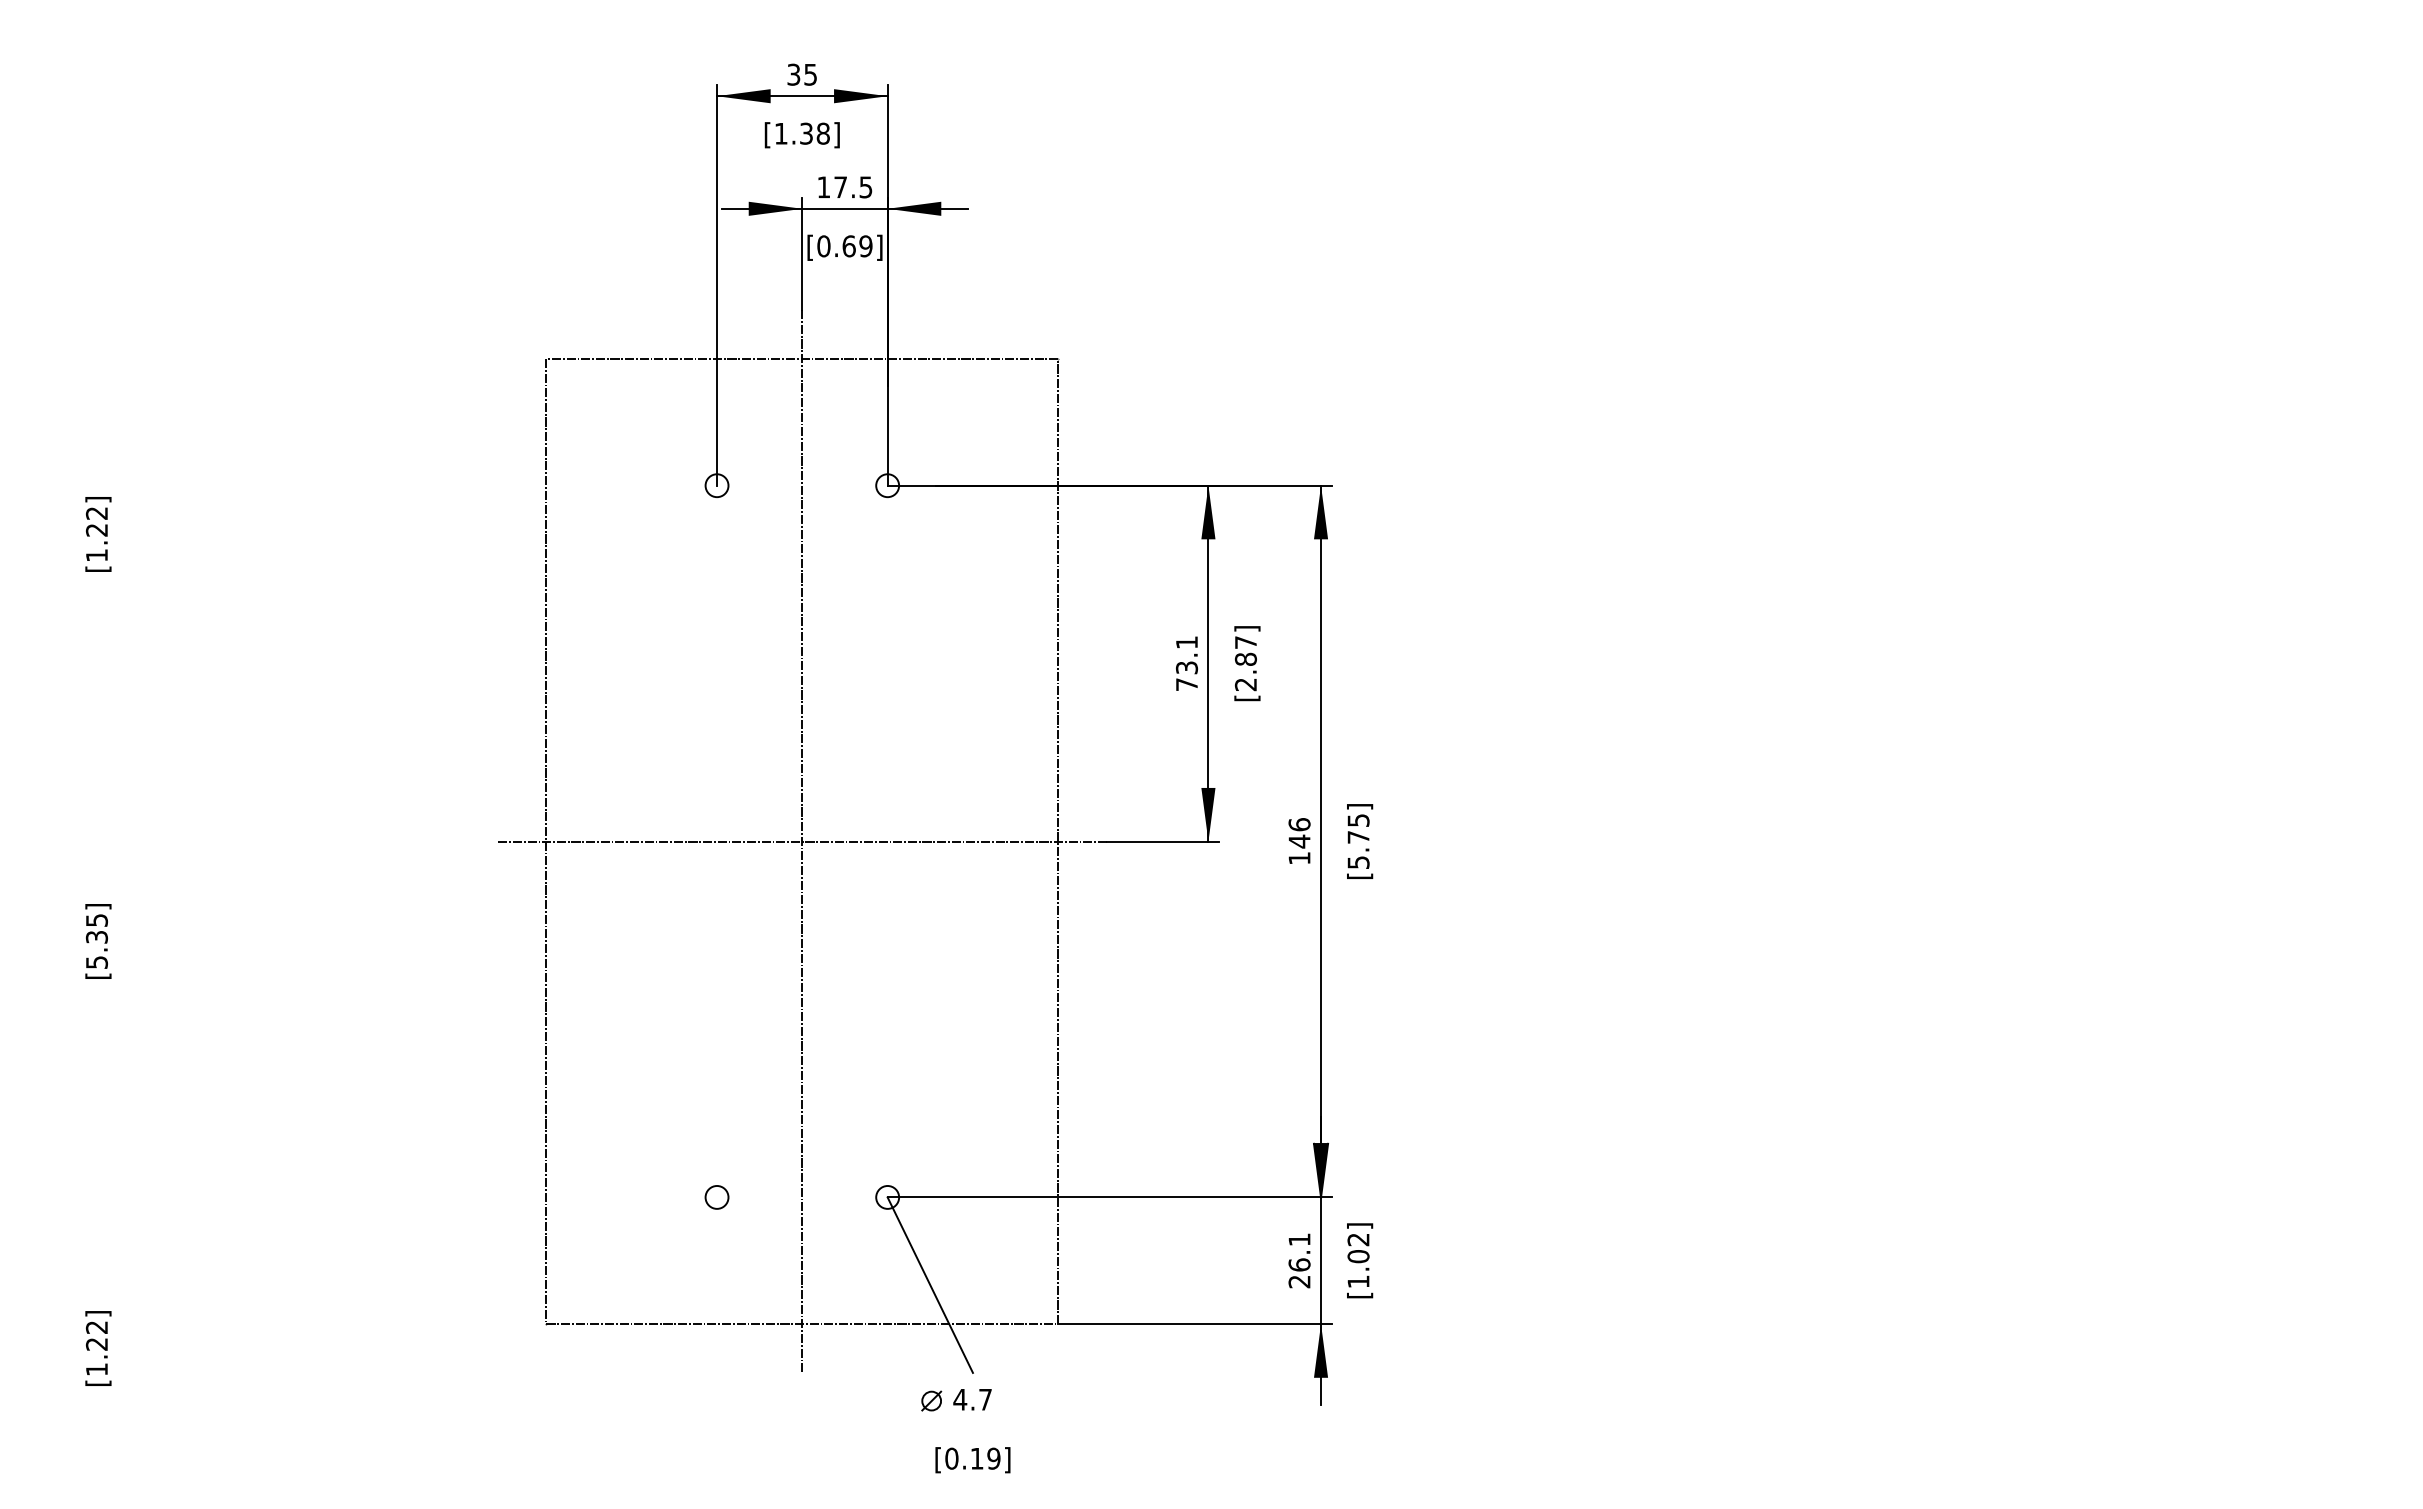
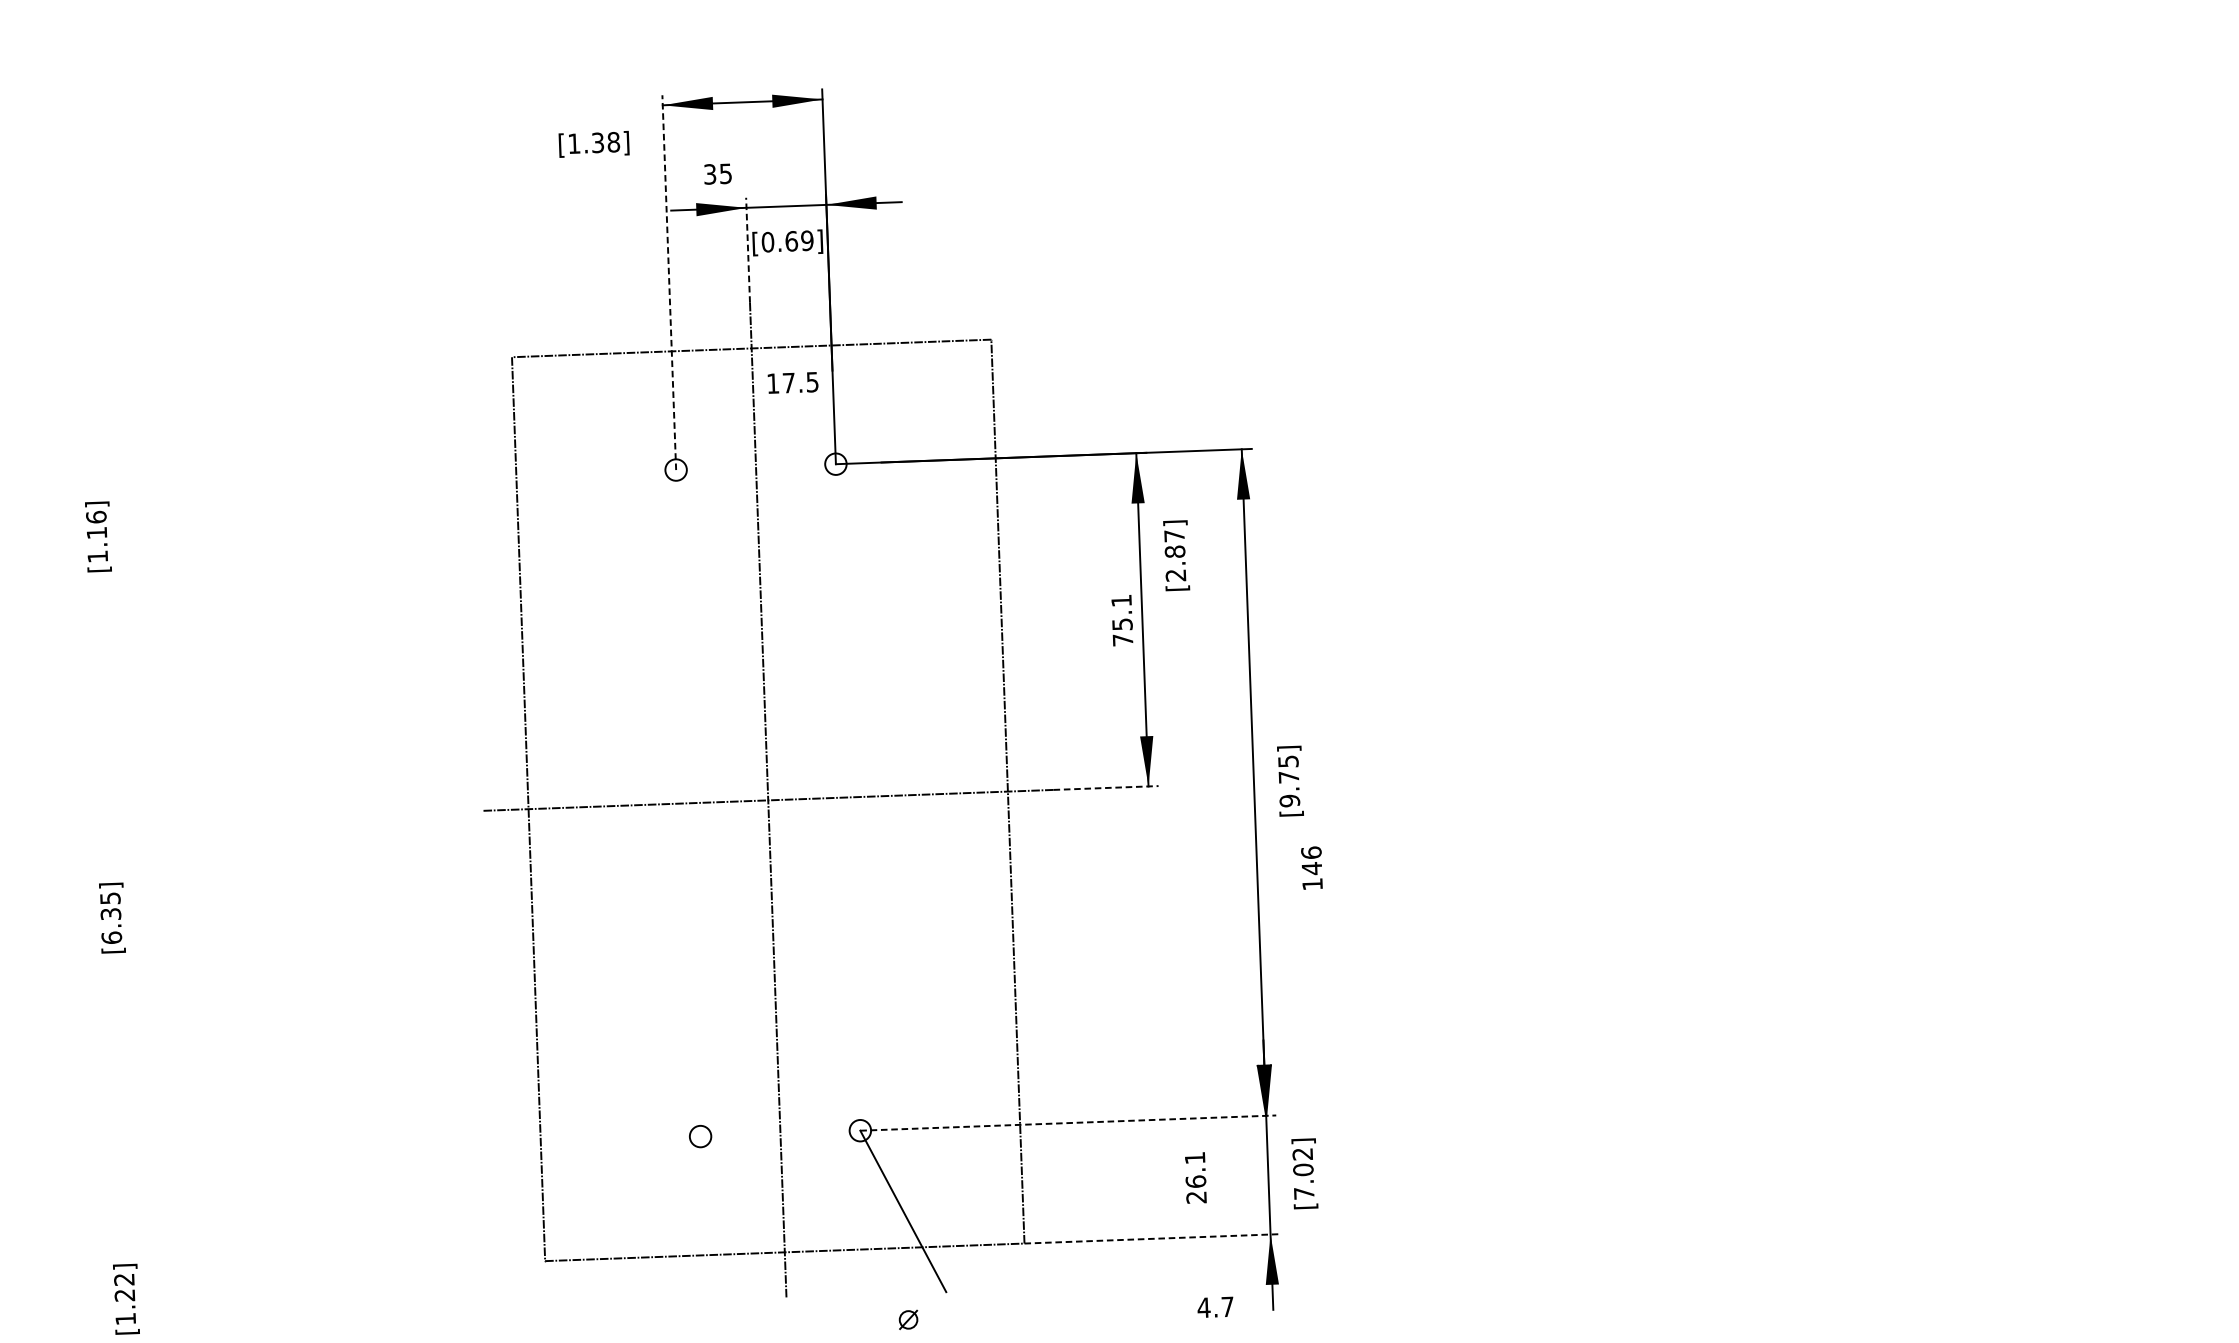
text: (801, 74) -> (717, 173), moved
text: (801, 135) -> (593, 144), moved
text: (845, 187) -> (793, 383), moved
line: (802, 253) -> (748, 249), solid -> dashed
line: (717, 285) -> (669, 282), solid -> dashed
text: (96, 521) -> (96, 524), [1.22] -> [1.16]
text: (1247, 663) -> (1176, 555), moved
text: (1186, 667) -> (1122, 624), 73.1 -> 75.1
text: (1299, 840) -> (1311, 867), moved
line: (1163, 841) -> (1106, 787), solid -> dashed
text: (1358, 862) -> (1289, 800), [5.75] -> [9.75]
text: (96, 961) -> (111, 936), [5.35] -> [6.35]
line: (1110, 1197) -> (1069, 1123), solid -> dashed
text: (1299, 1260) -> (1195, 1177), moved
text: (1358, 1281) -> (1304, 1193), [1.02] -> [7.02]
line: (1195, 1324) -> (1153, 1239), solid -> dashed
text: (972, 1399) -> (1215, 1307), moved

